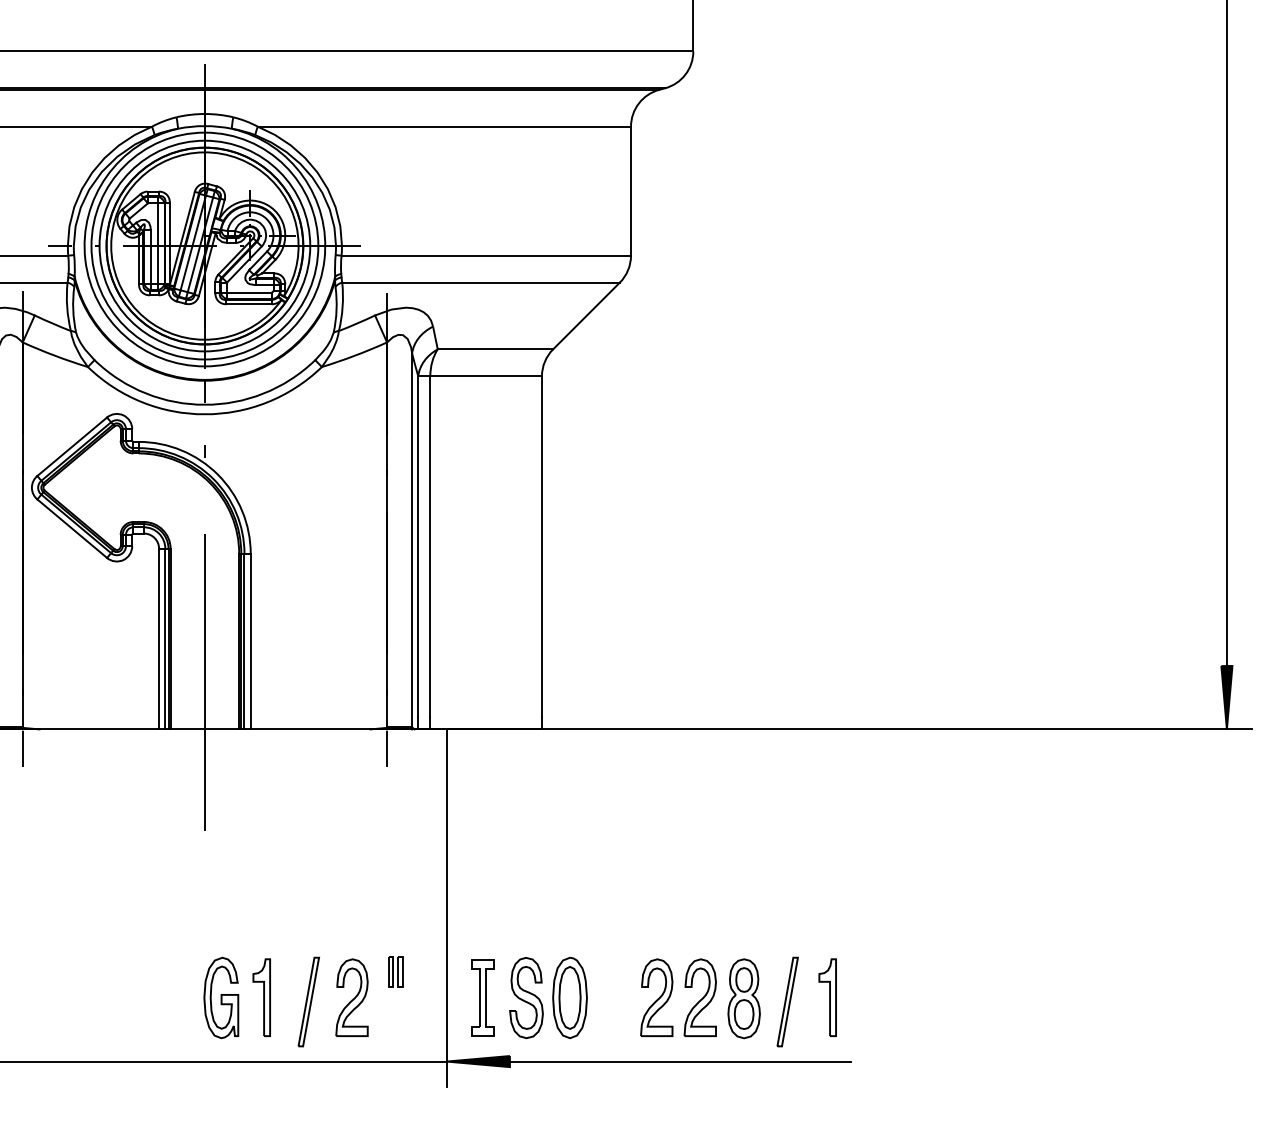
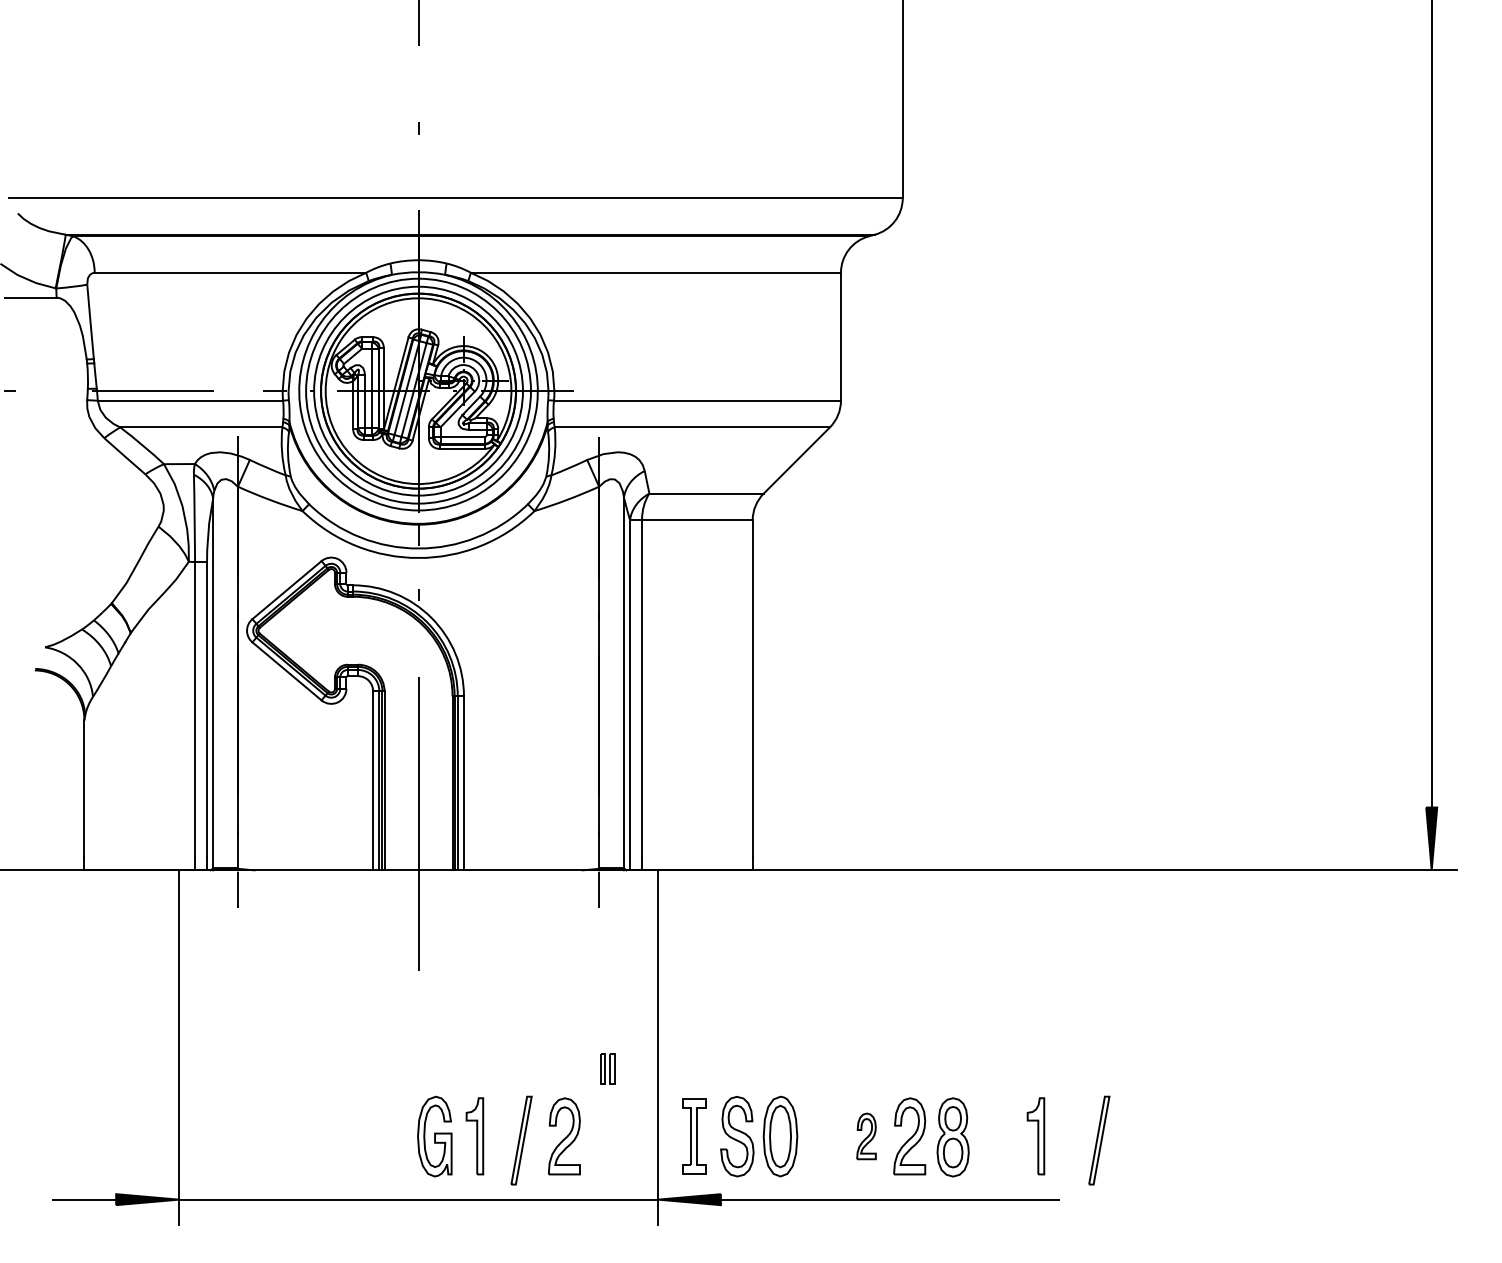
part: (395, 971) -> (607, 1068), moved
part: (656, 997) -> (866, 1136), size x0.6
part: (787, 1001) -> (1099, 1140), moved

